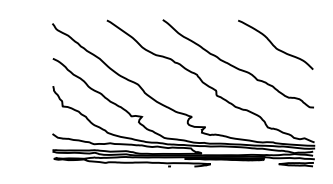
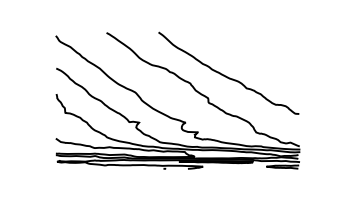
curve: (274, 44) -> (262, 55), removed

